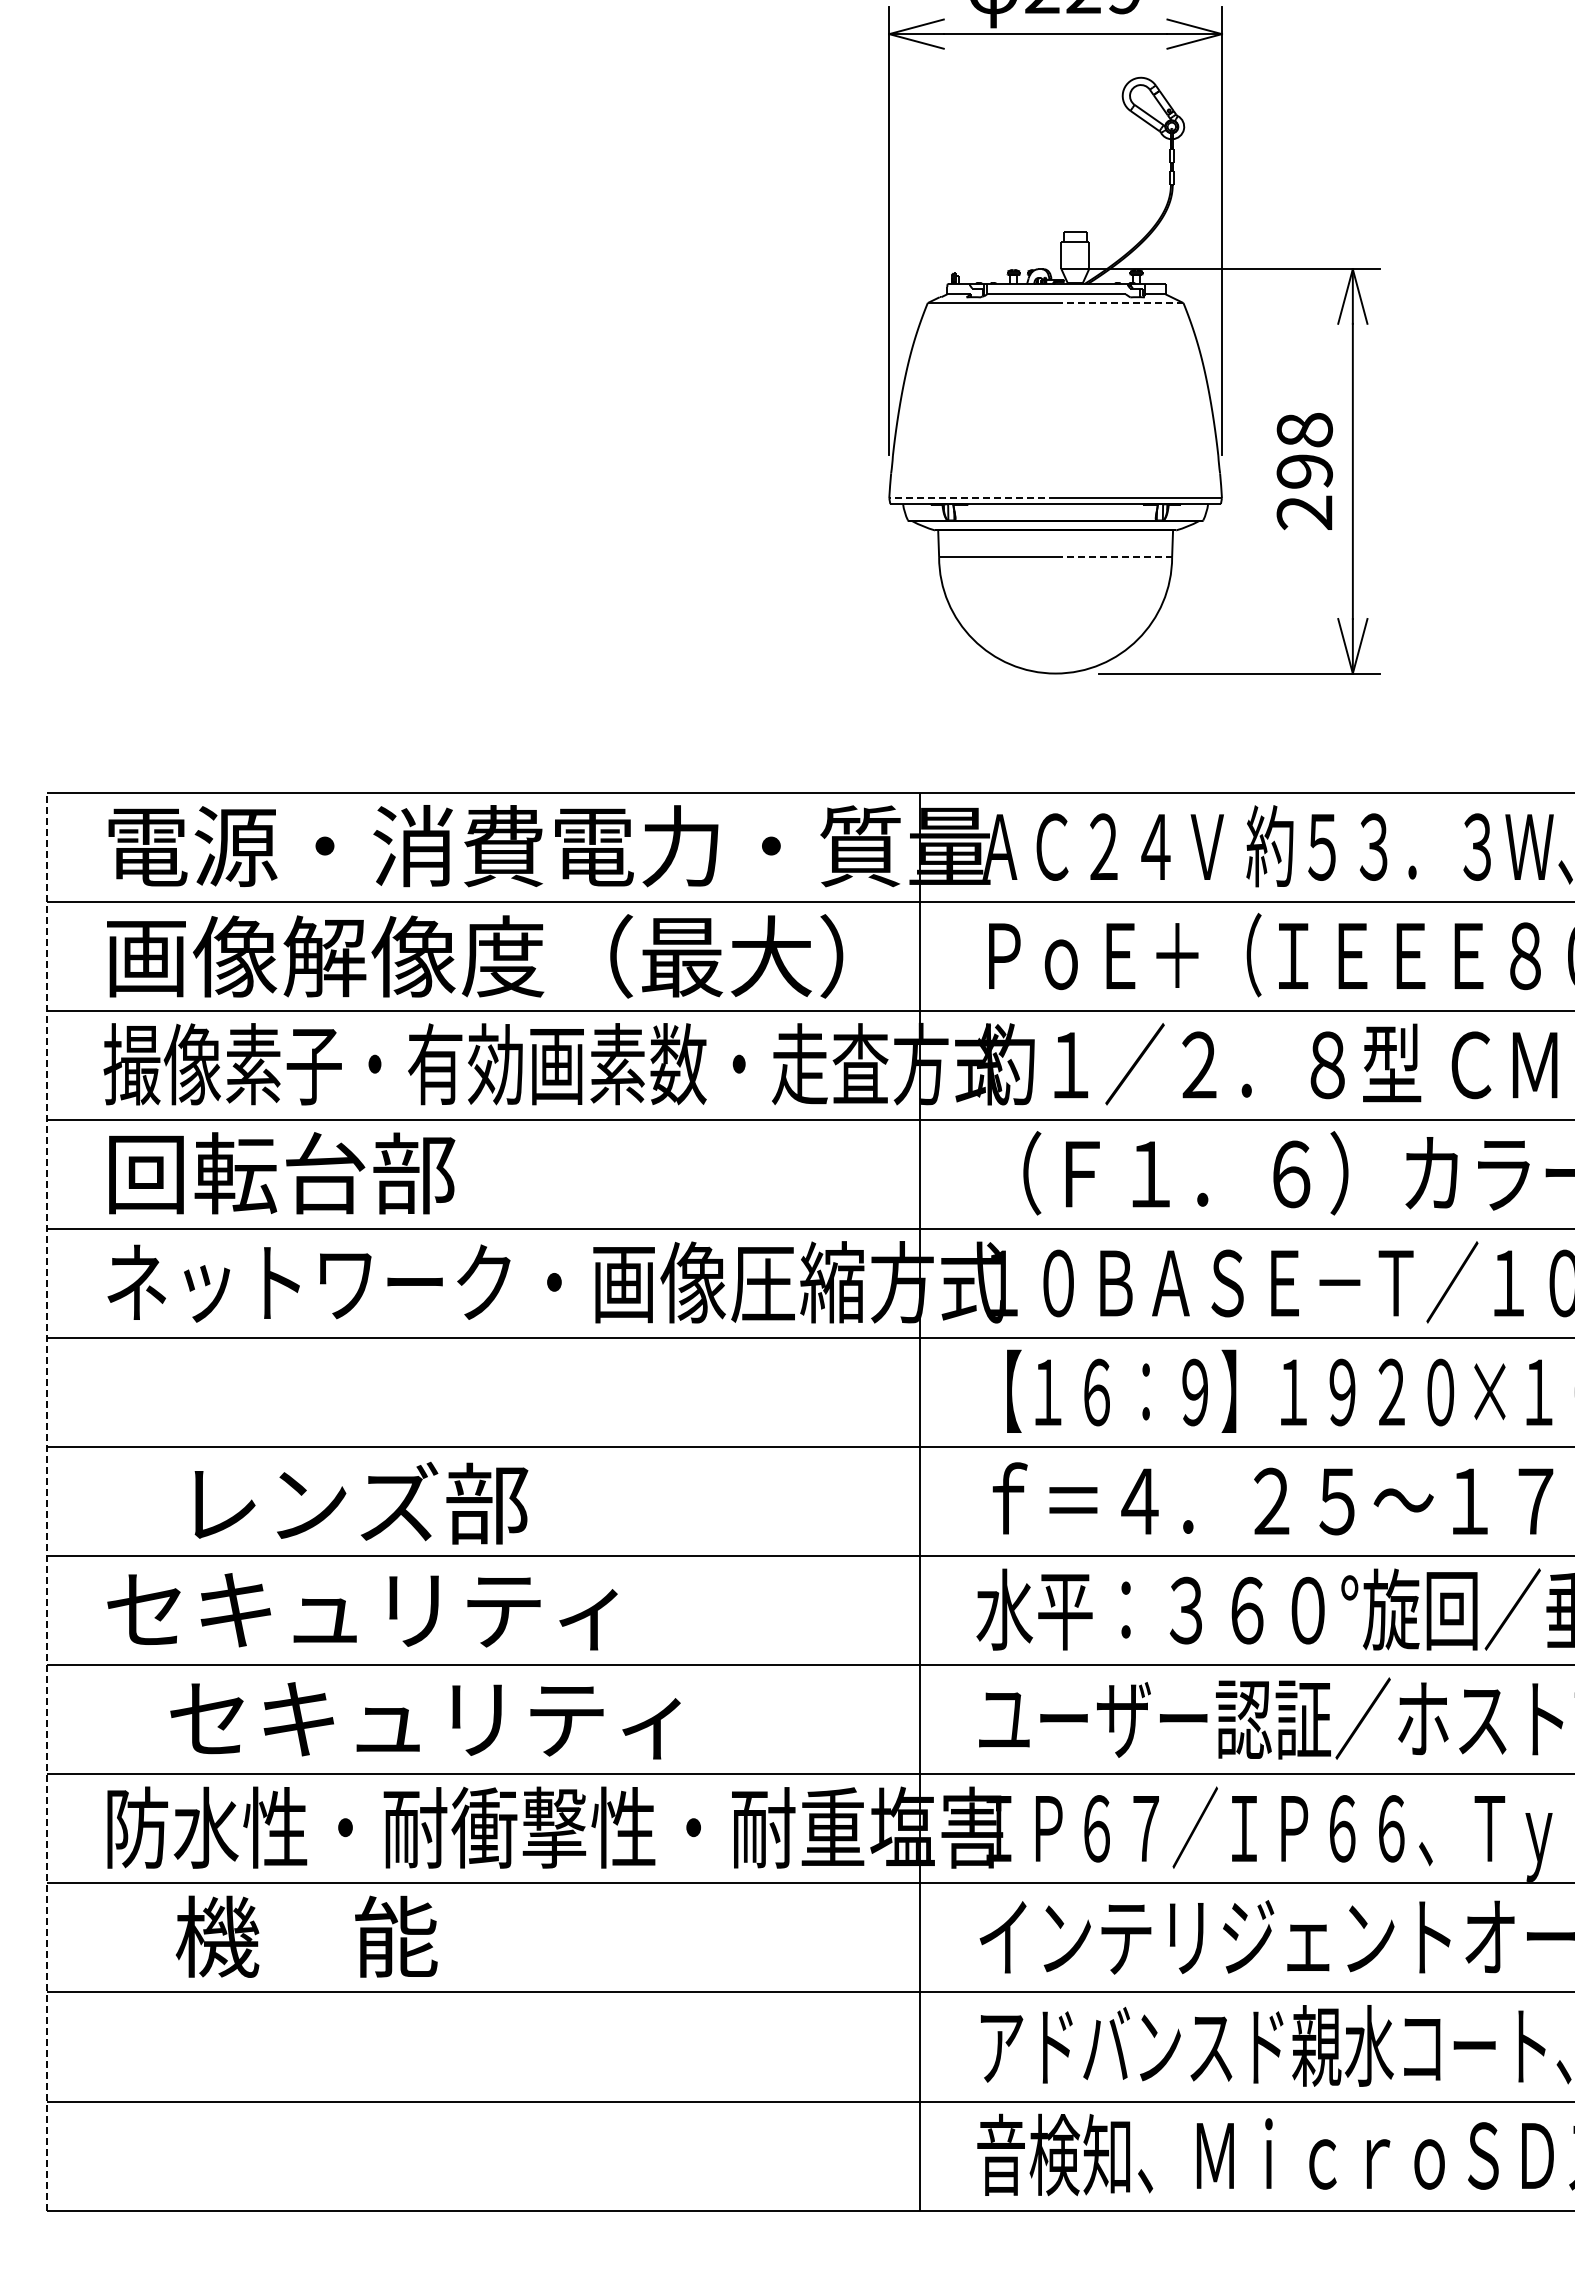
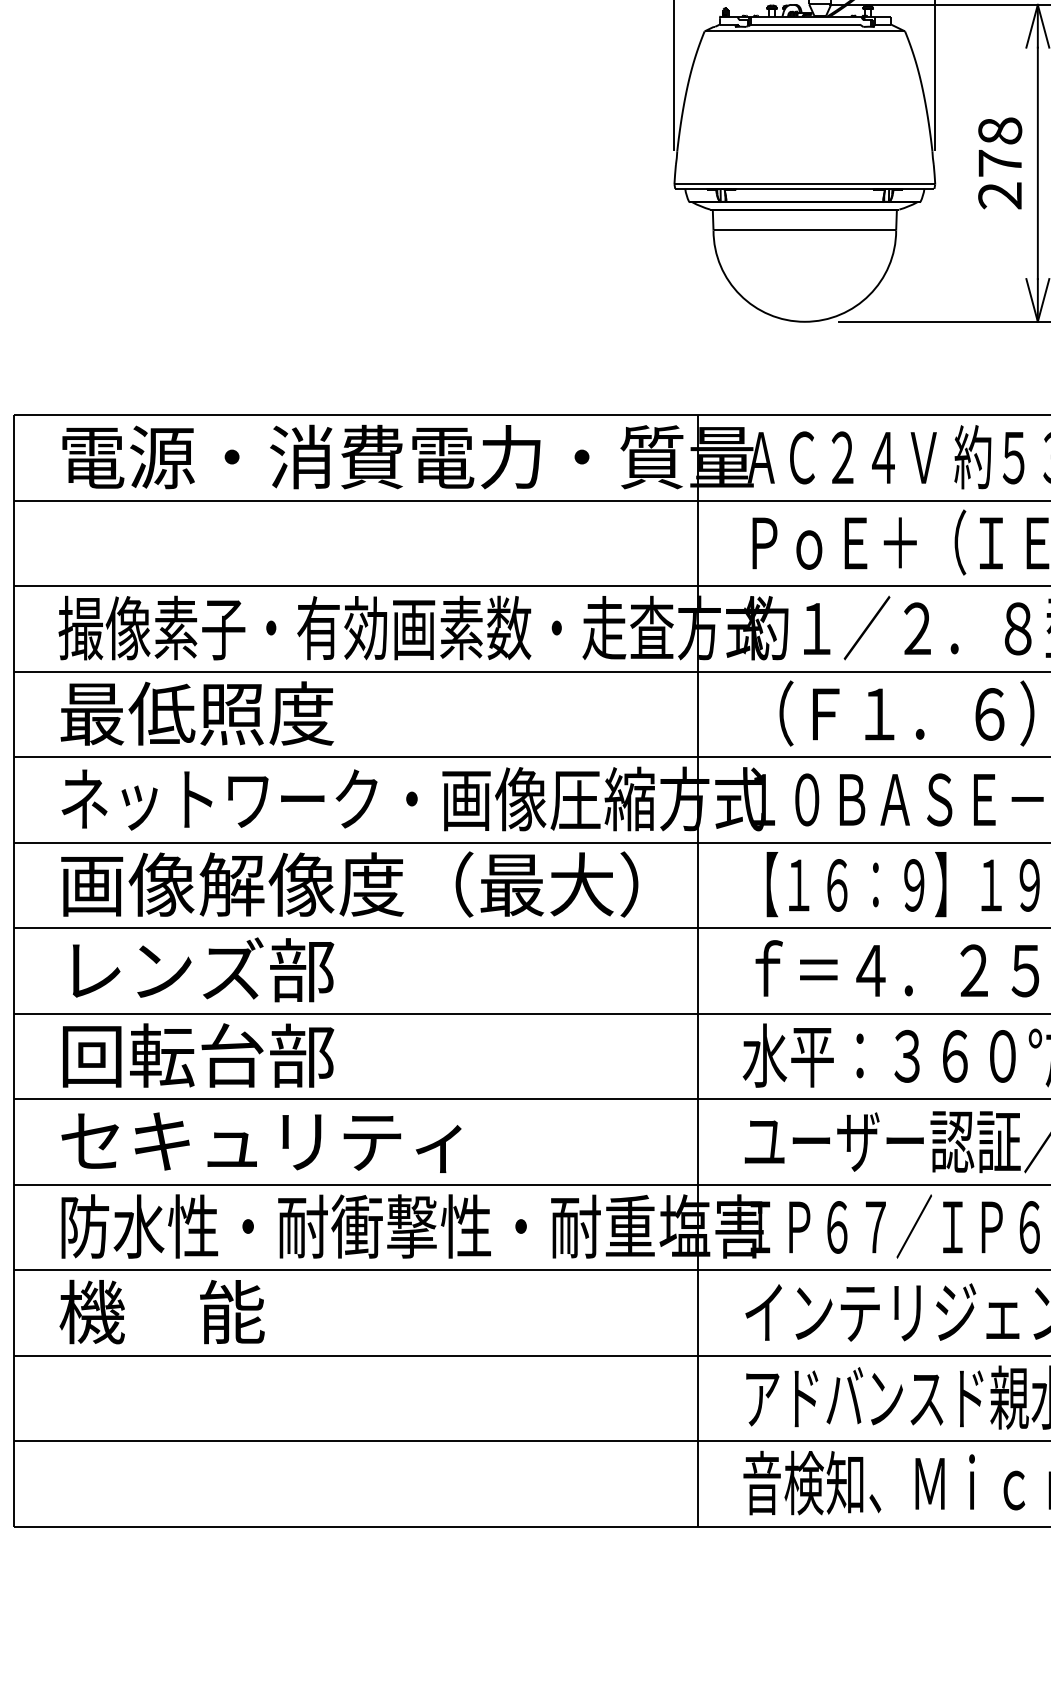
line: (1119, 303) -> (854, 31), dashed -> solid
text: (1304, 471) -> (999, 163), 298 -> 278
line: (971, 498) -> (738, 184), dashed -> solid
line: (1114, 557) -> (850, 230), dashed -> solid
text: (475, 956) -> (350, 884), moved
text: (280, 1173) -> (197, 713), 回転台部 -> 最低照度
line: (47, 1501) -> (14, 970), dashed -> solid
text: (361, 1502) -> (203, 969), moved
text: (362, 1609) -> (261, 1055), セキュリティ -> 回転台部
text: (425, 1720) -> (261, 1142), moved
text: (306, 1936) -> (161, 1311), moved

